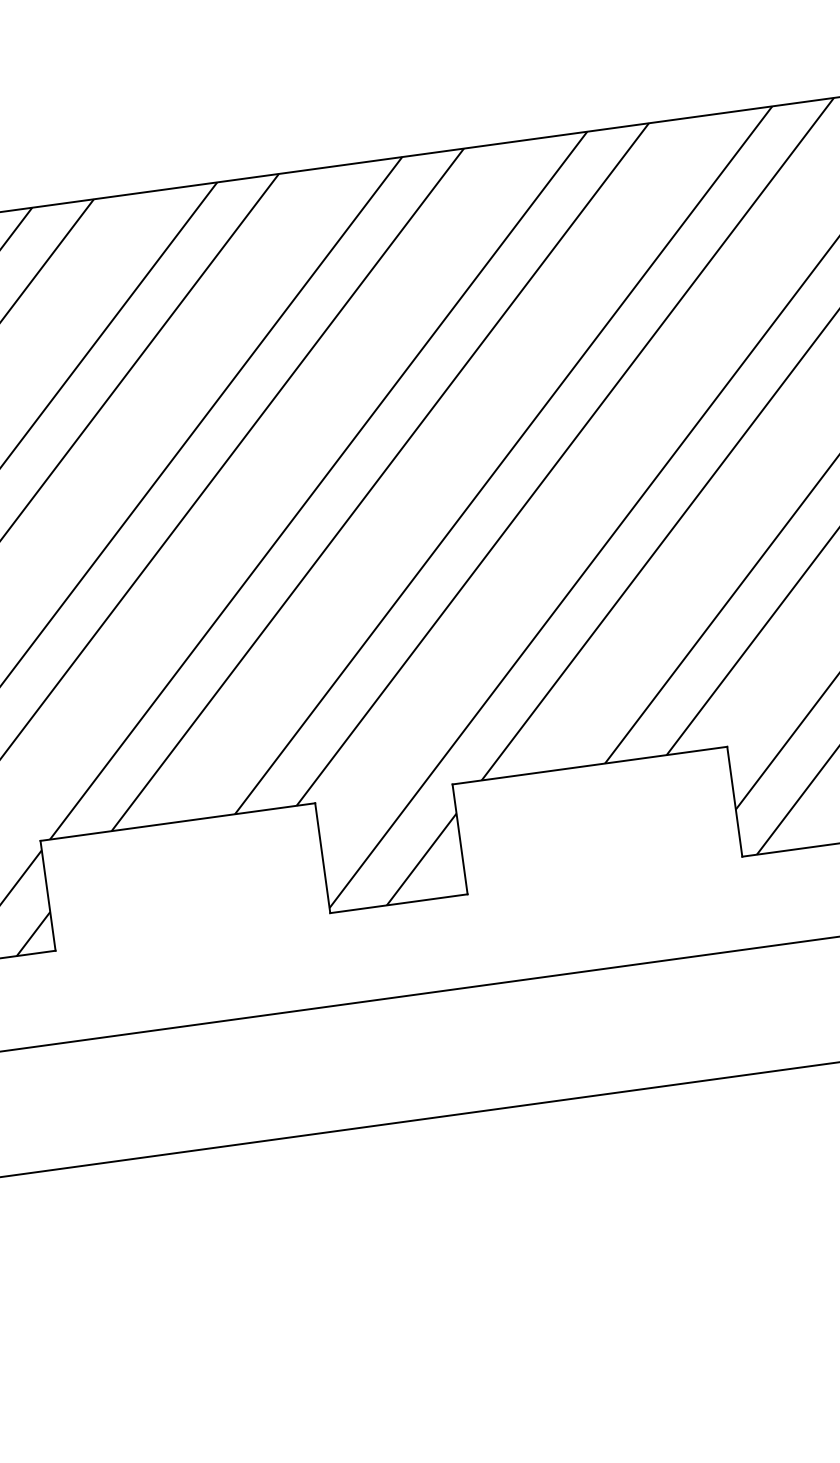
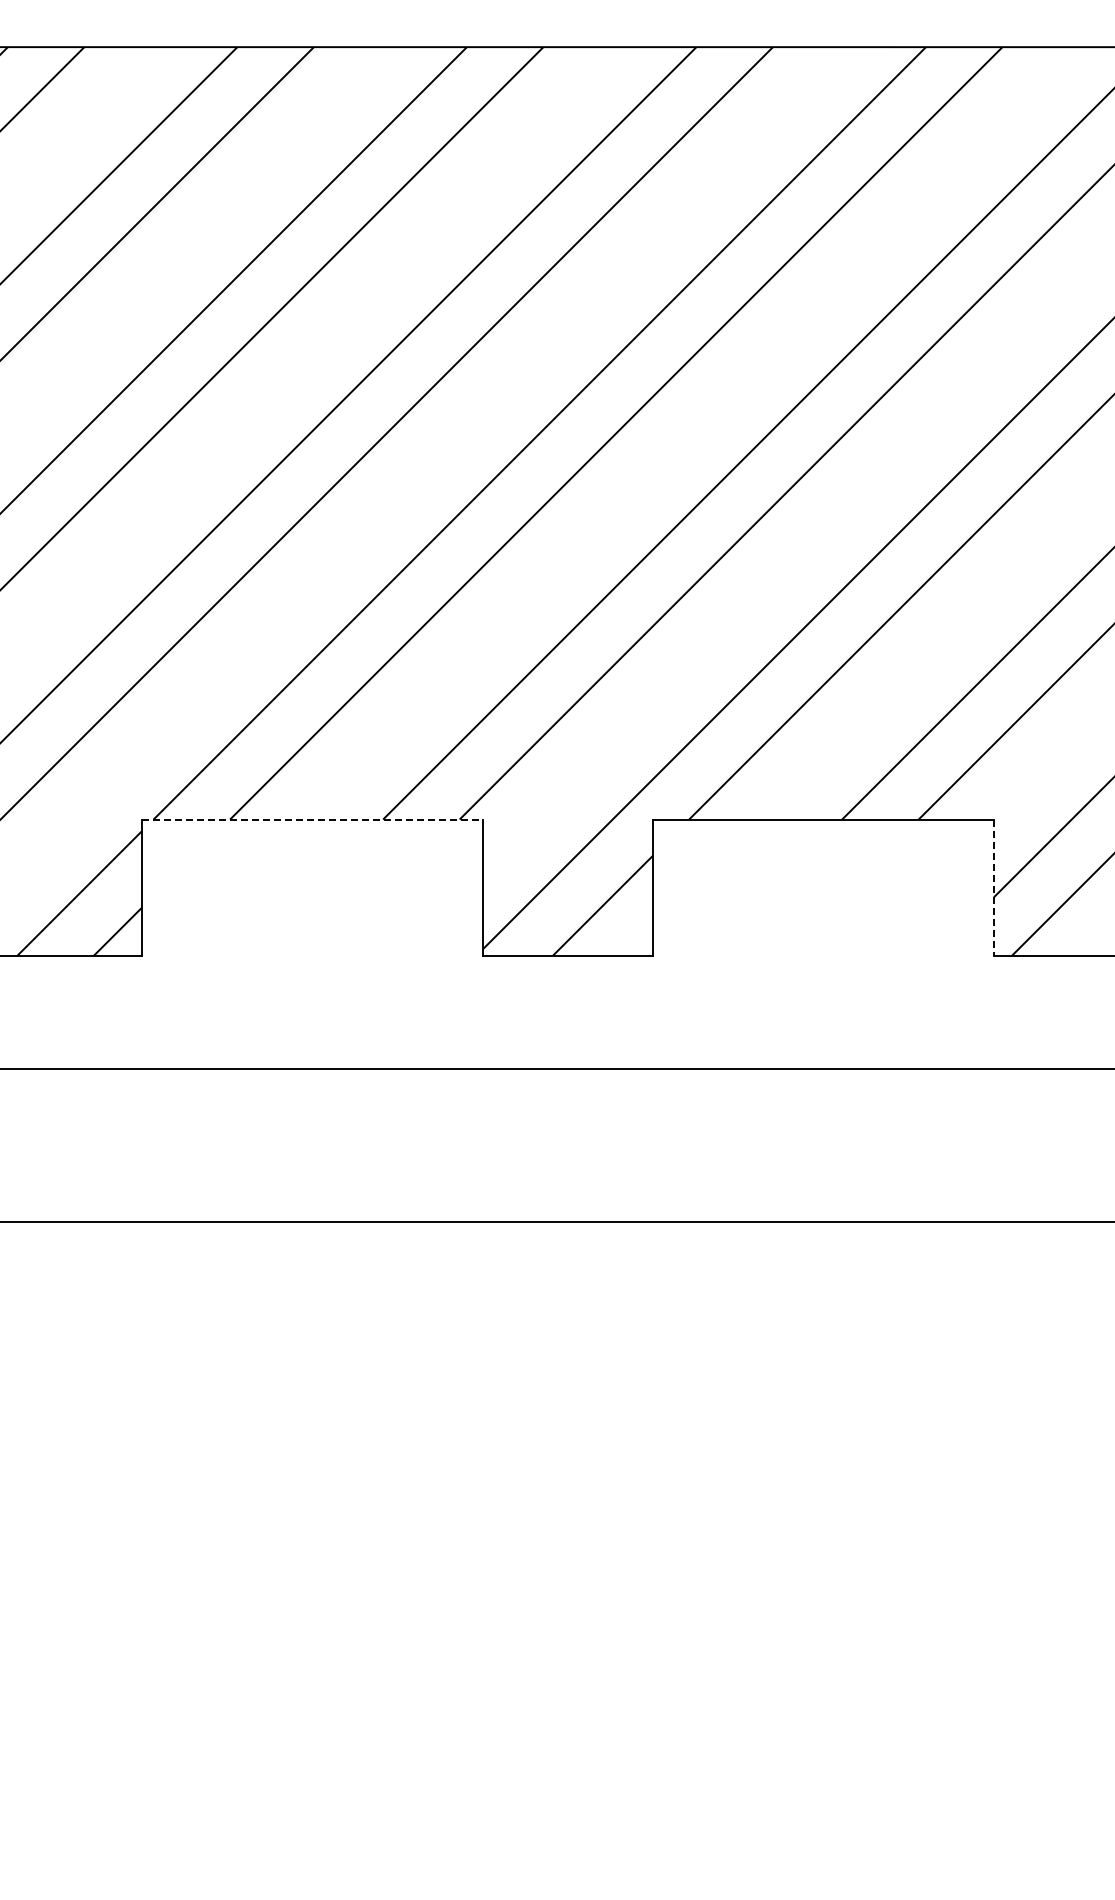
line: (734, 802) -> (993, 888), solid -> dashed
line: (177, 822) -> (312, 819), solid -> dashed

